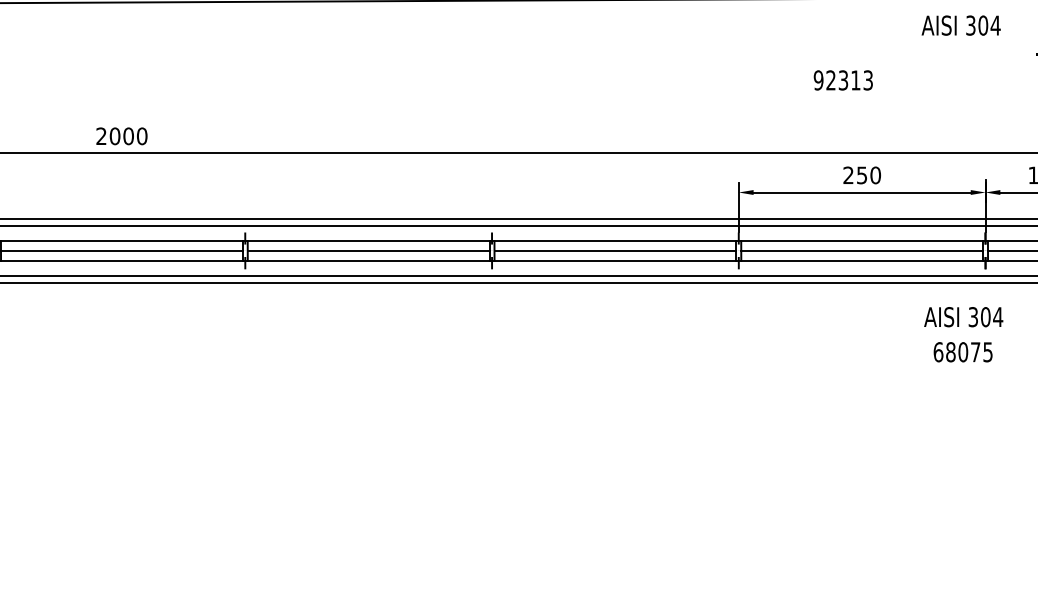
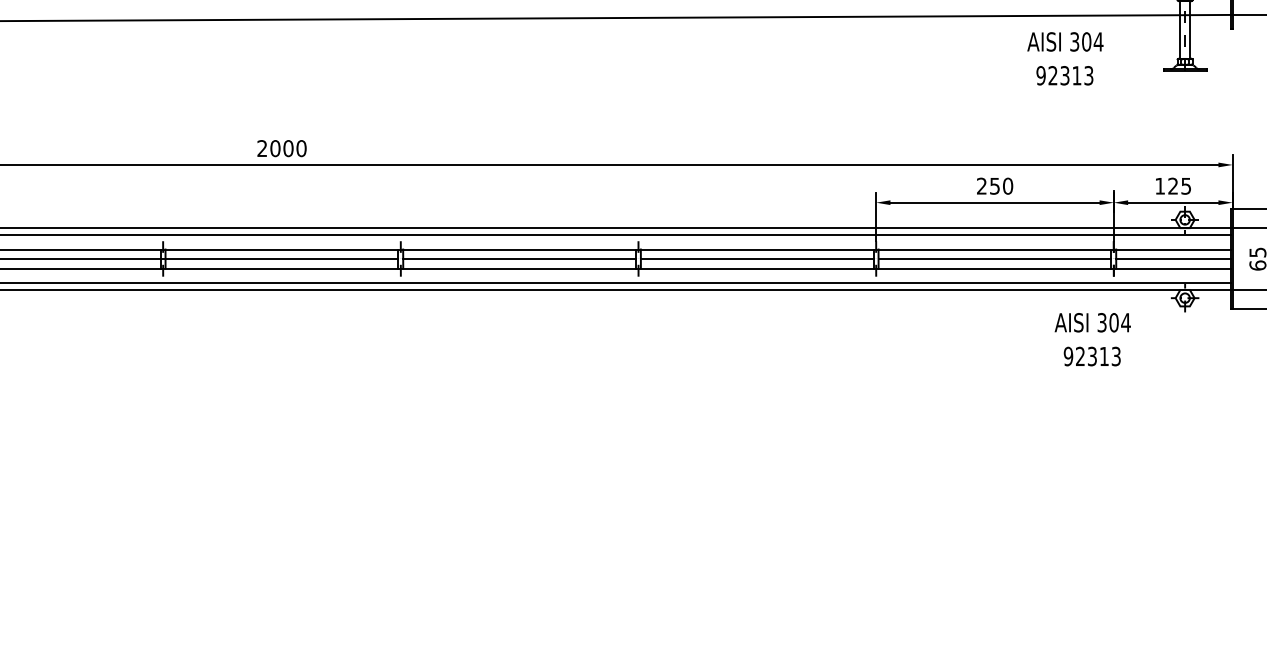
text: (961, 25) -> (1065, 41), moved
text: (842, 80) -> (1064, 75), moved
text: (962, 352) -> (1091, 356), 68075 -> 92313

